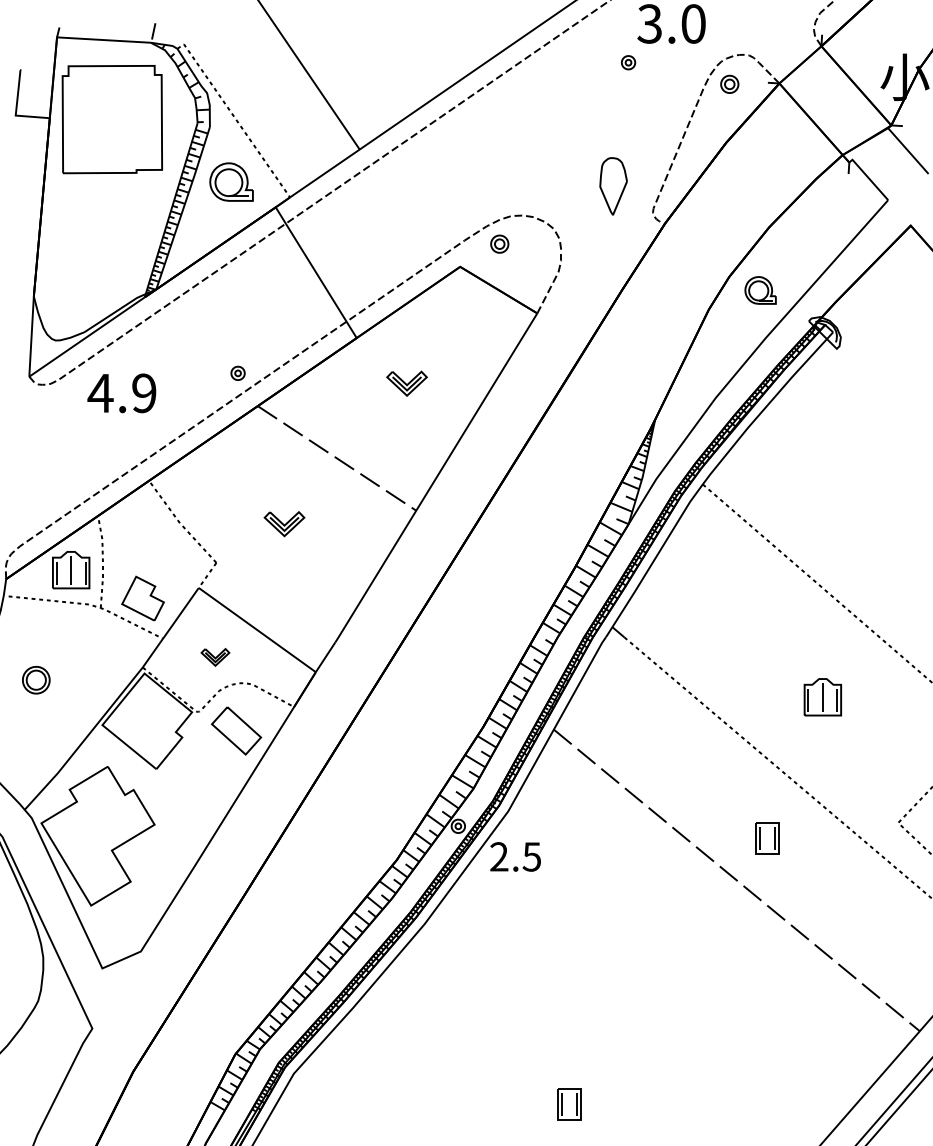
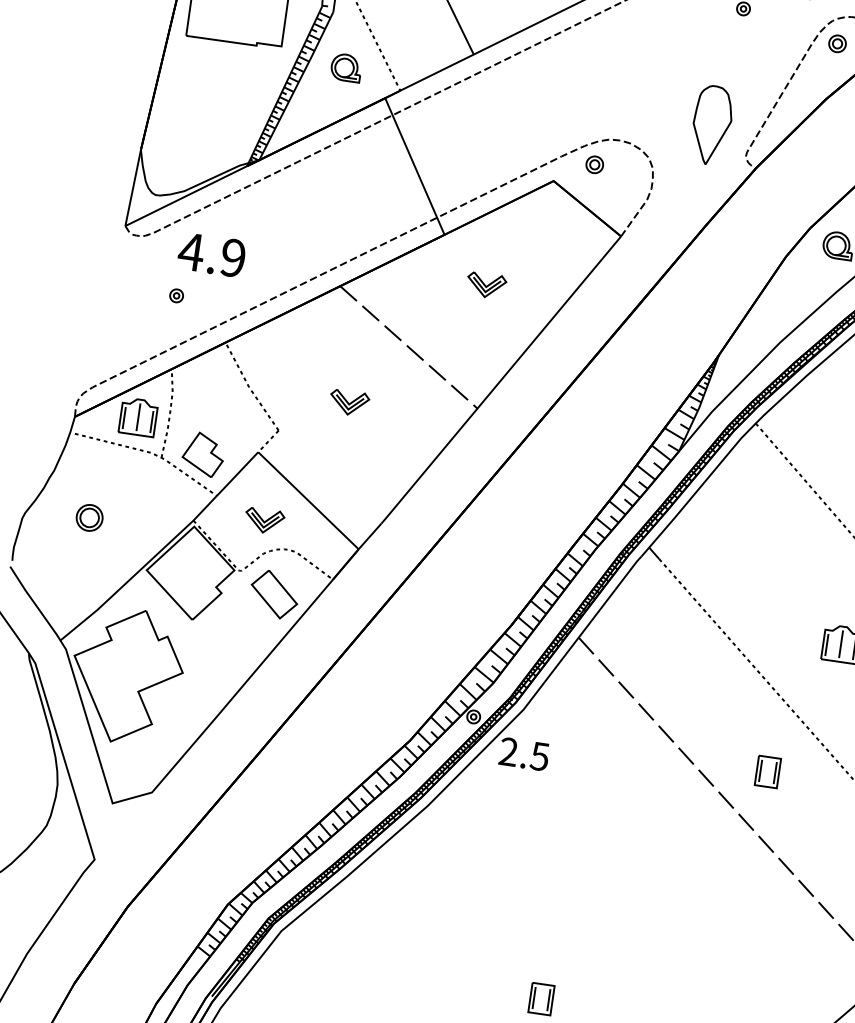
part: (231, 181) -> (346, 67), size x0.71
part: (613, 186) -> (711, 125), size x1.43
part: (237, 372) -> (176, 294), moved
part: (215, 657) -> (264, 521), size x1.43

